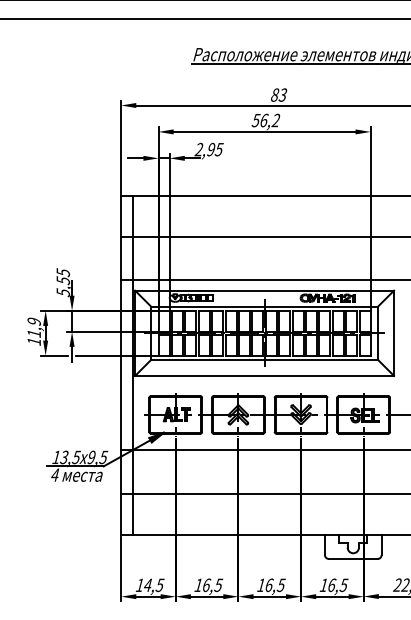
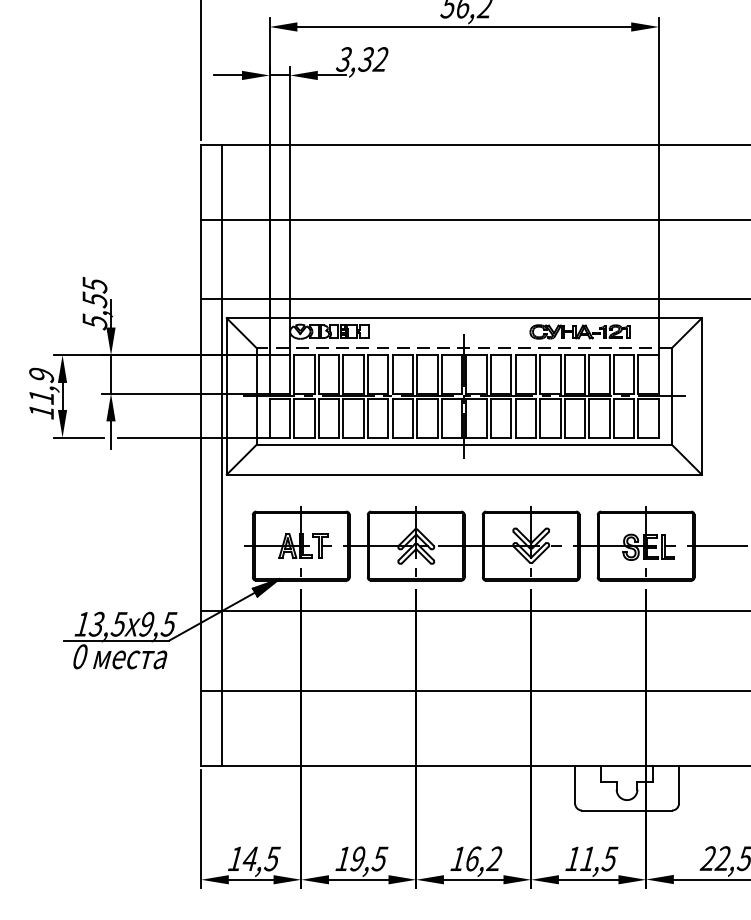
text: (208, 149) -> (361, 59), 2,95 -> 3,32
line: (264, 306) -> (464, 347), solid -> dashed
text: (55, 474) -> (80, 655), 4 -> 0
text: (206, 585) -> (357, 859), 16,5 -> 19,5
text: (280, 585) -> (493, 859), 16,5 -> 16,2
text: (331, 585) -> (587, 859), 16,5 -> 11,5

